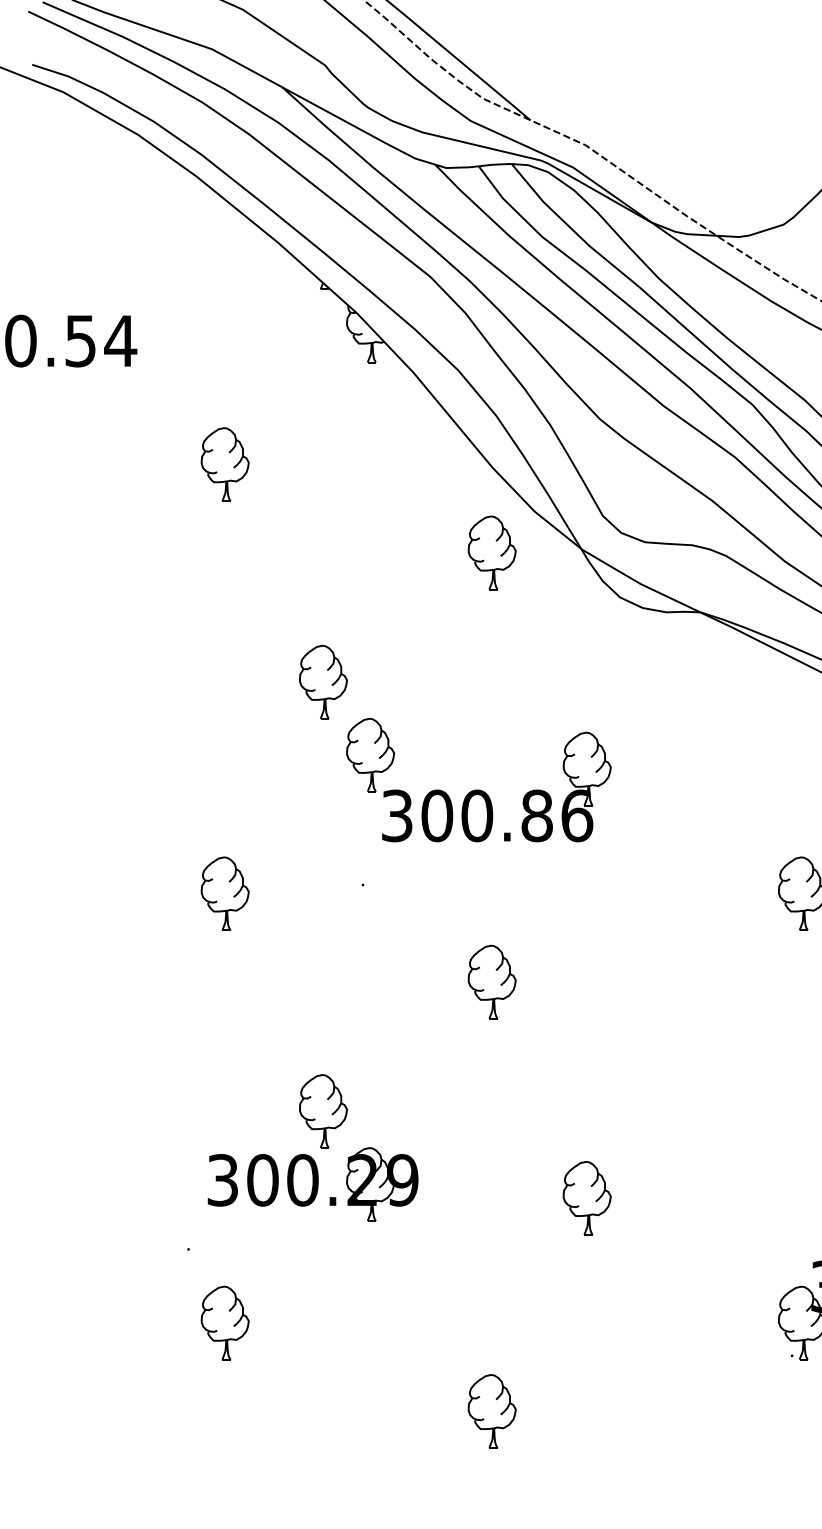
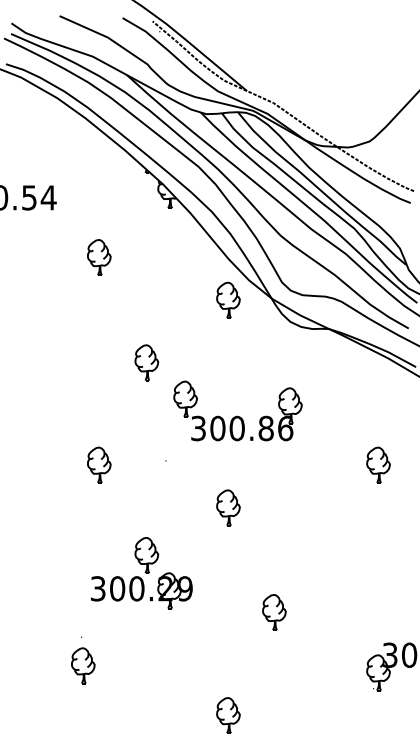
part: (477, 778) -> (237, 410), moved
part: (312, 1148) -> (141, 573), moved
part: (225, 1322) -> (83, 665), moved

